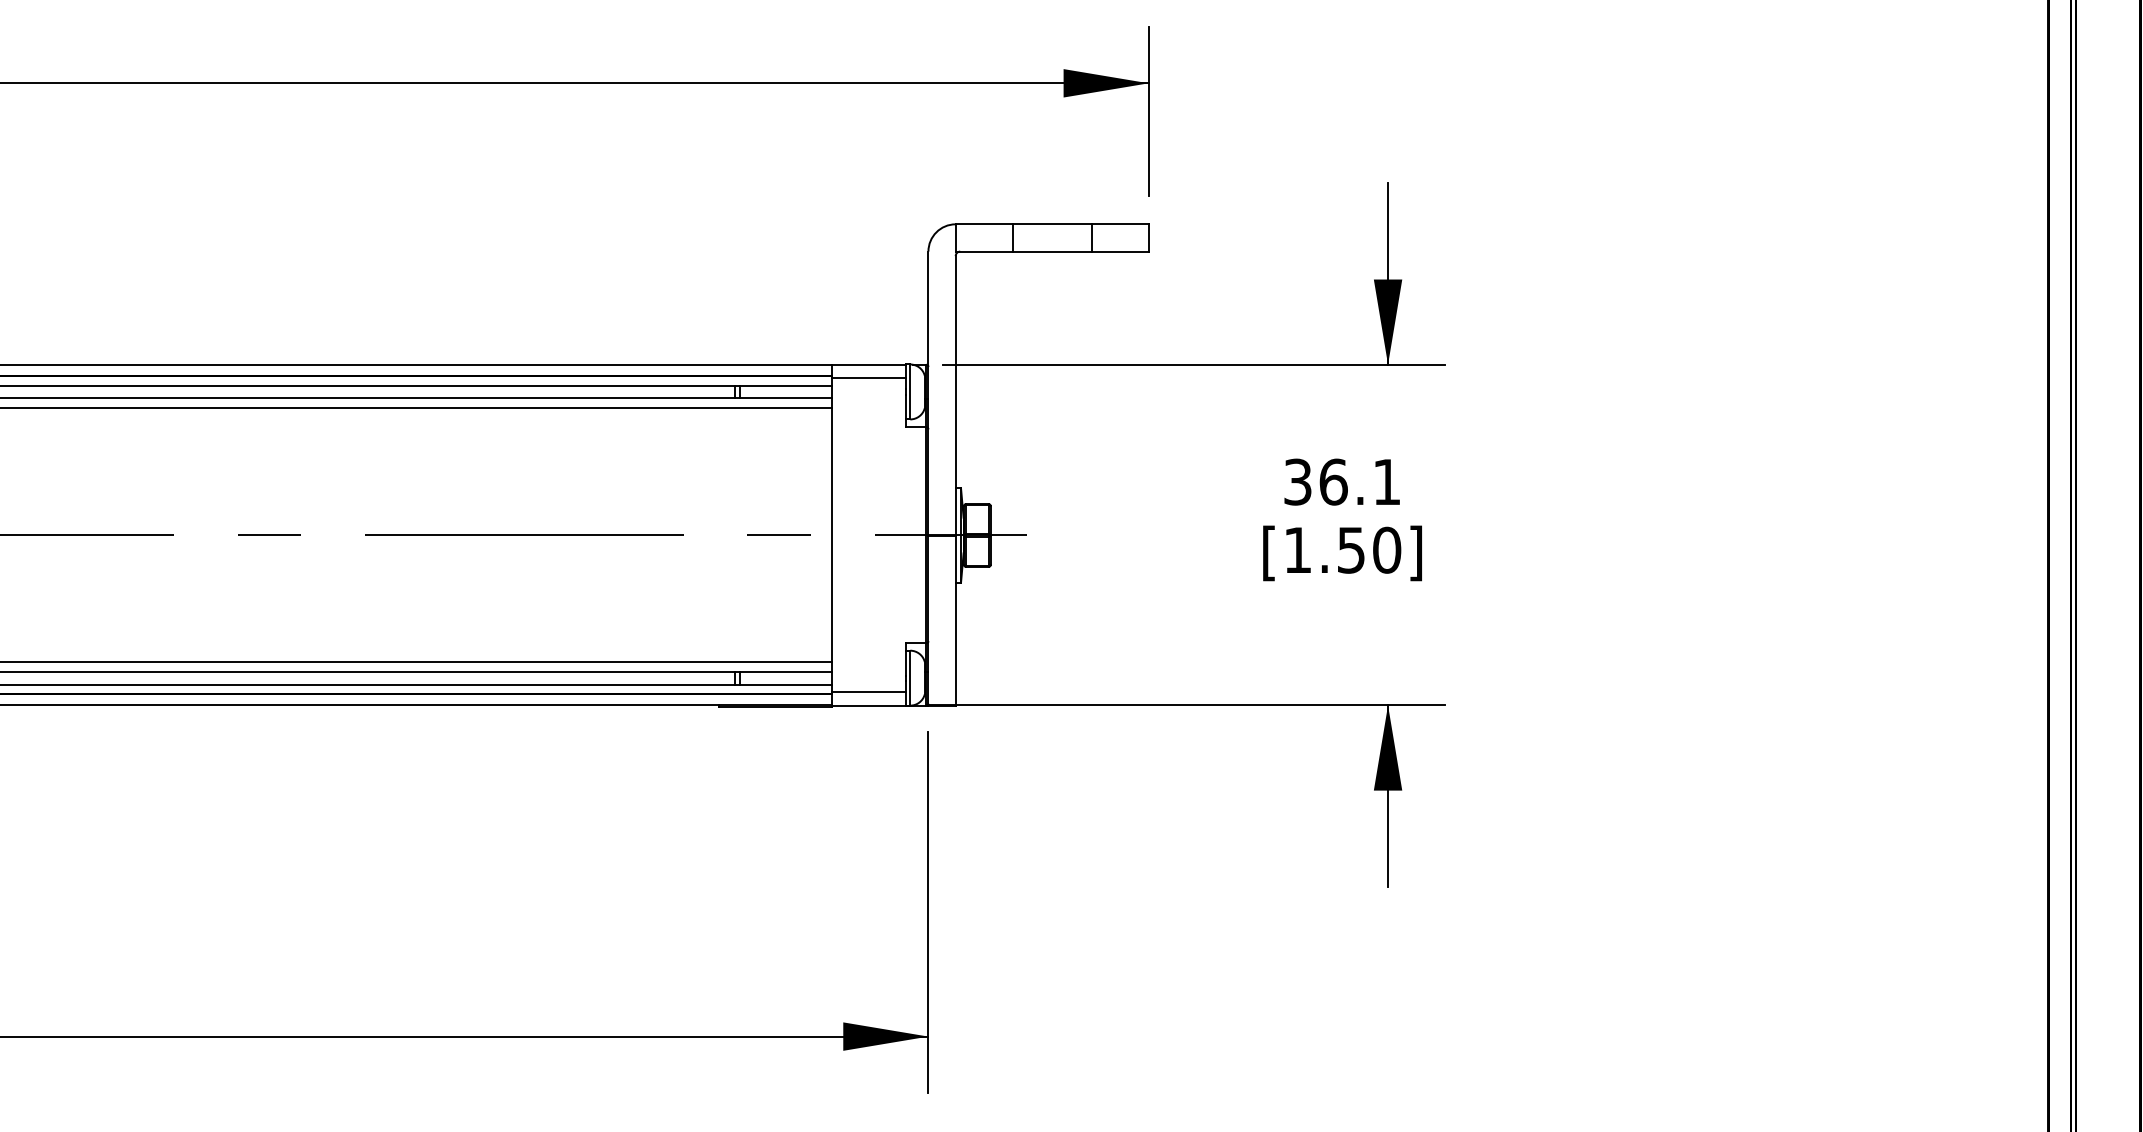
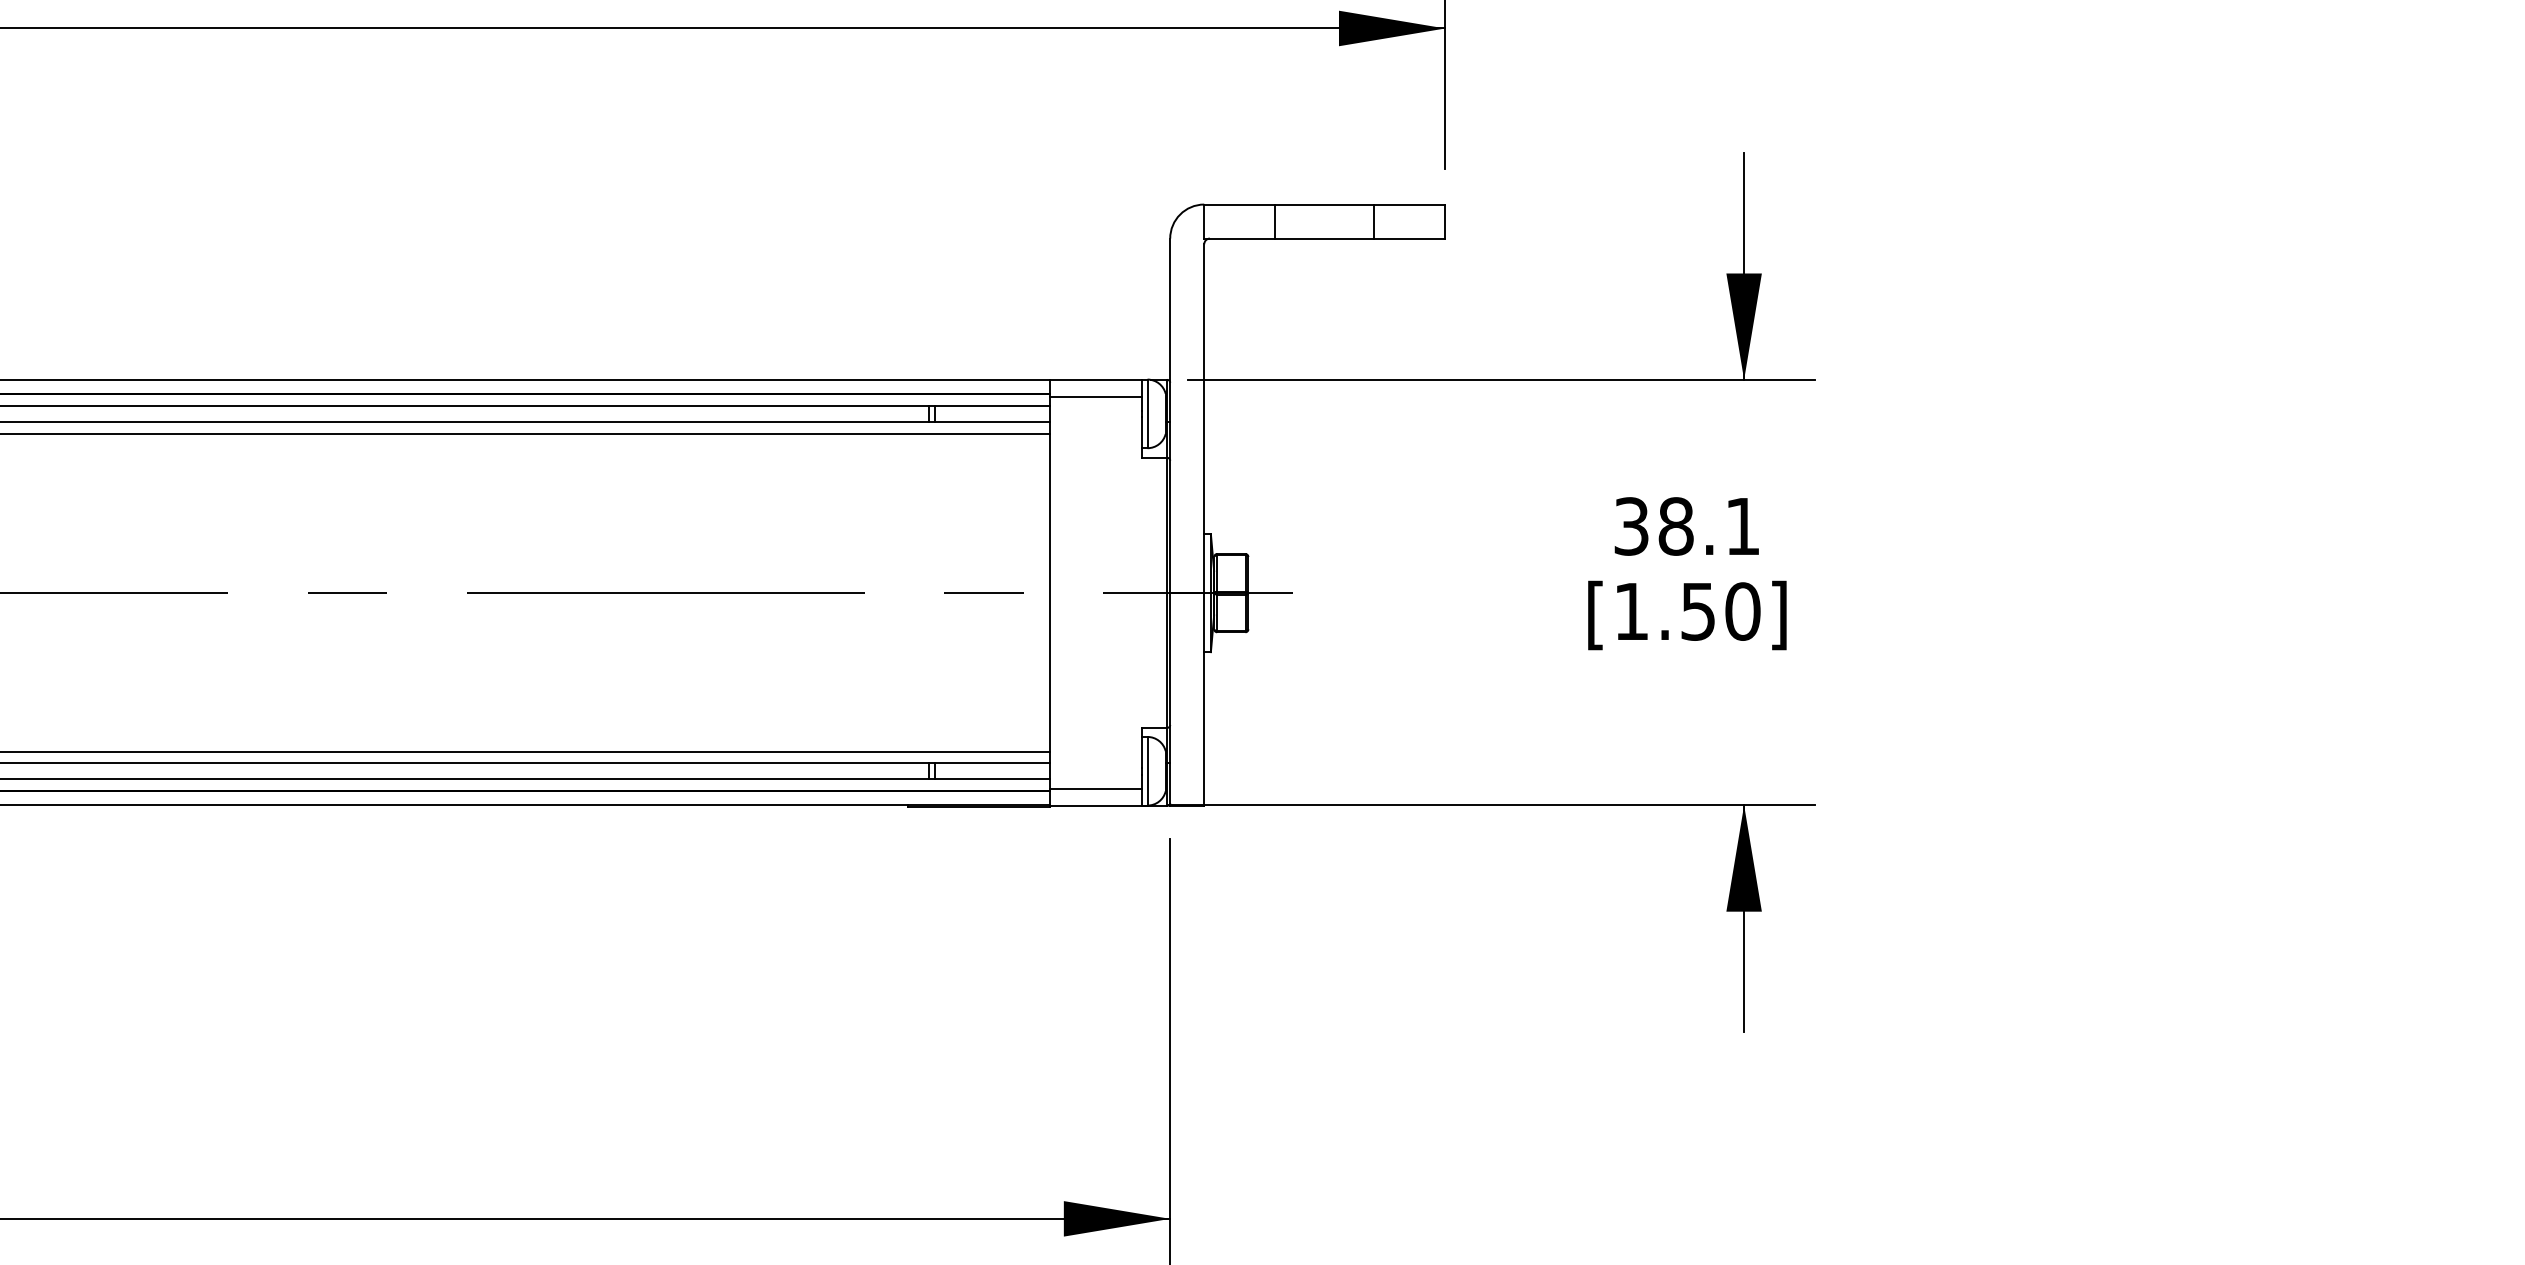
text: (1333, 481) -> (1676, 525), 36.1 -> 38.1

